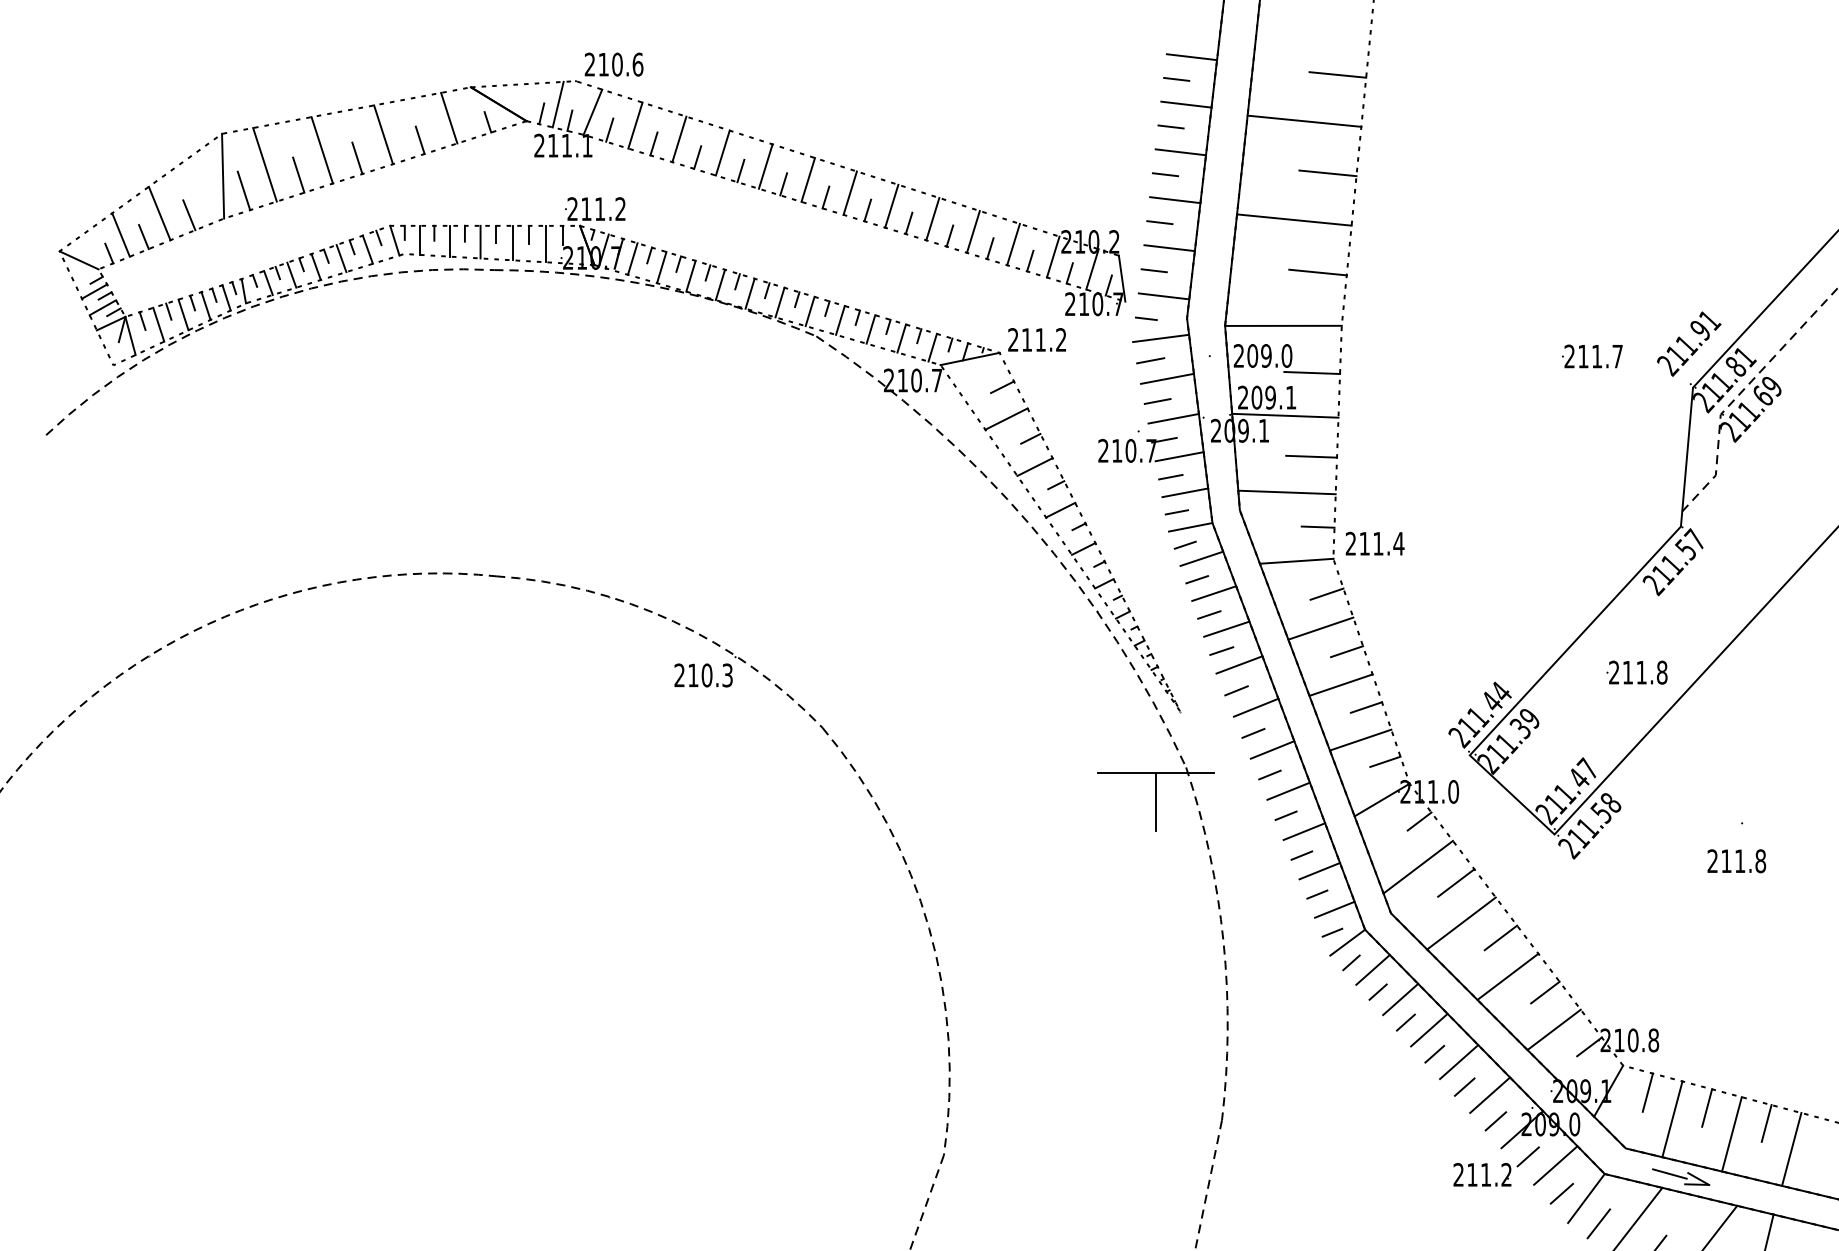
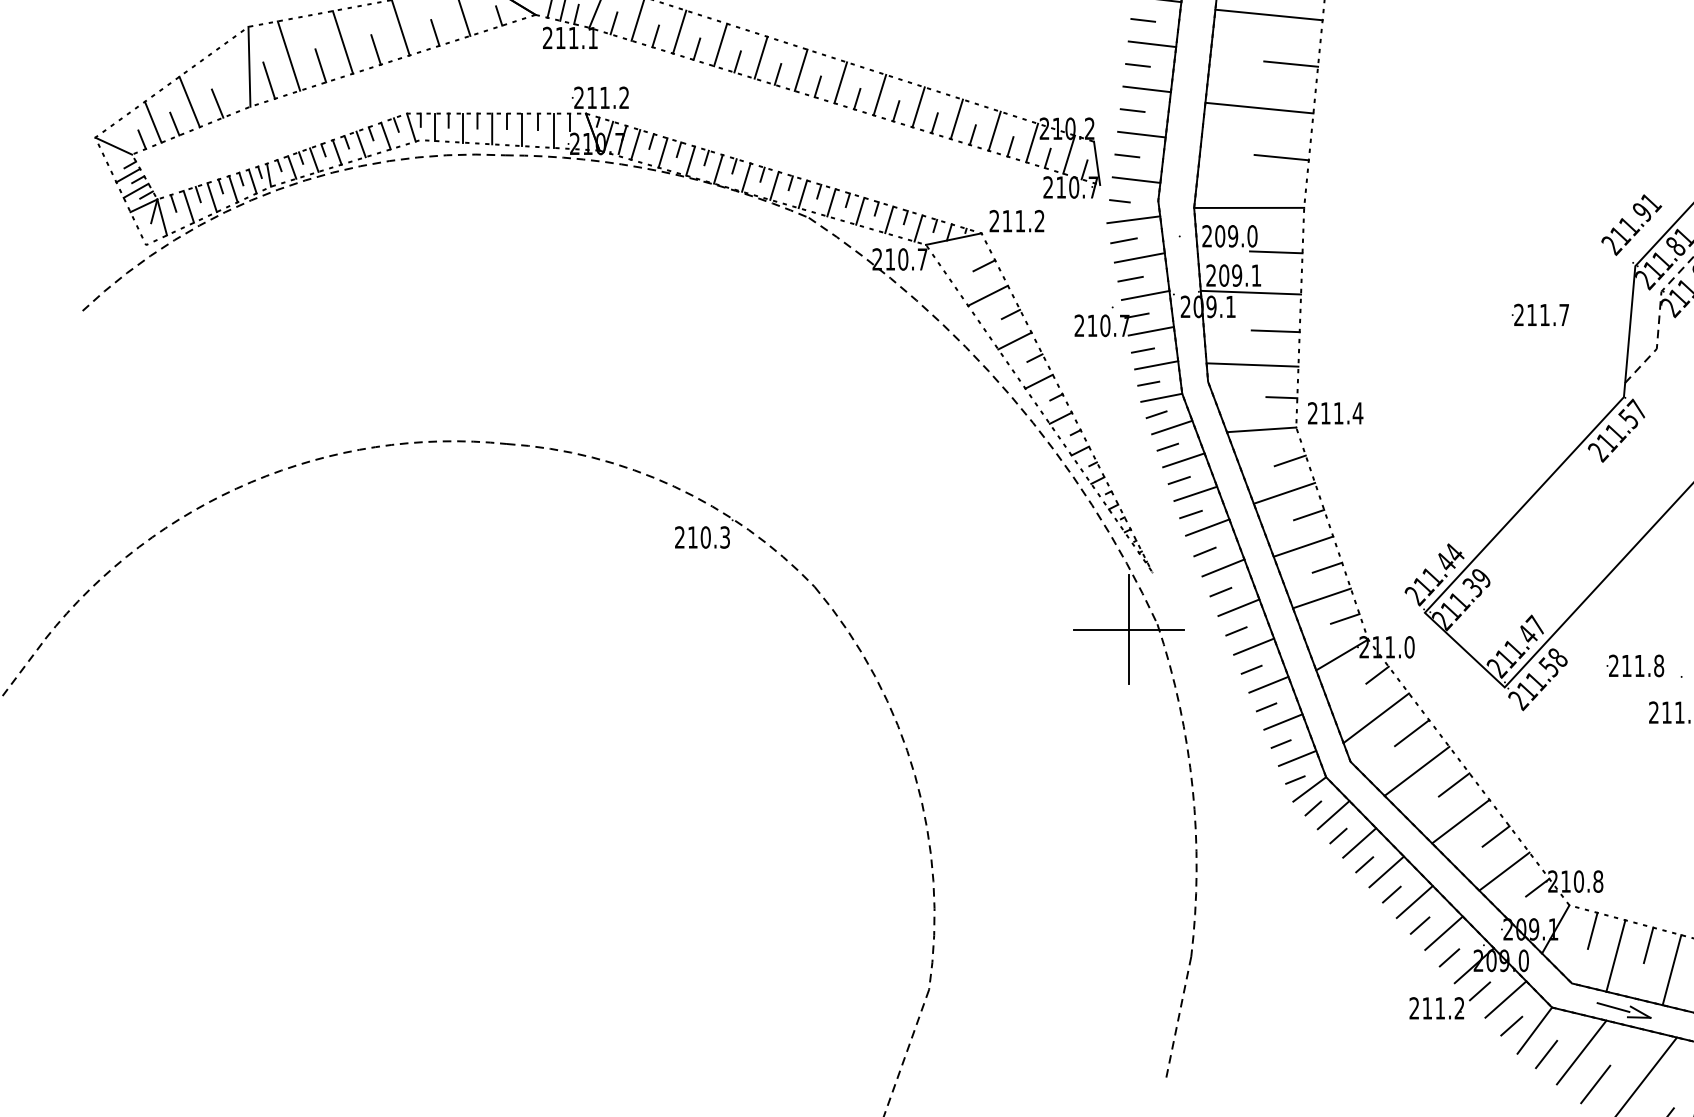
text: (1592, 356) -> (1540, 315), moved
text: (1636, 672) -> (1634, 665), moved
line: (1156, 743) -> (1129, 601), added

